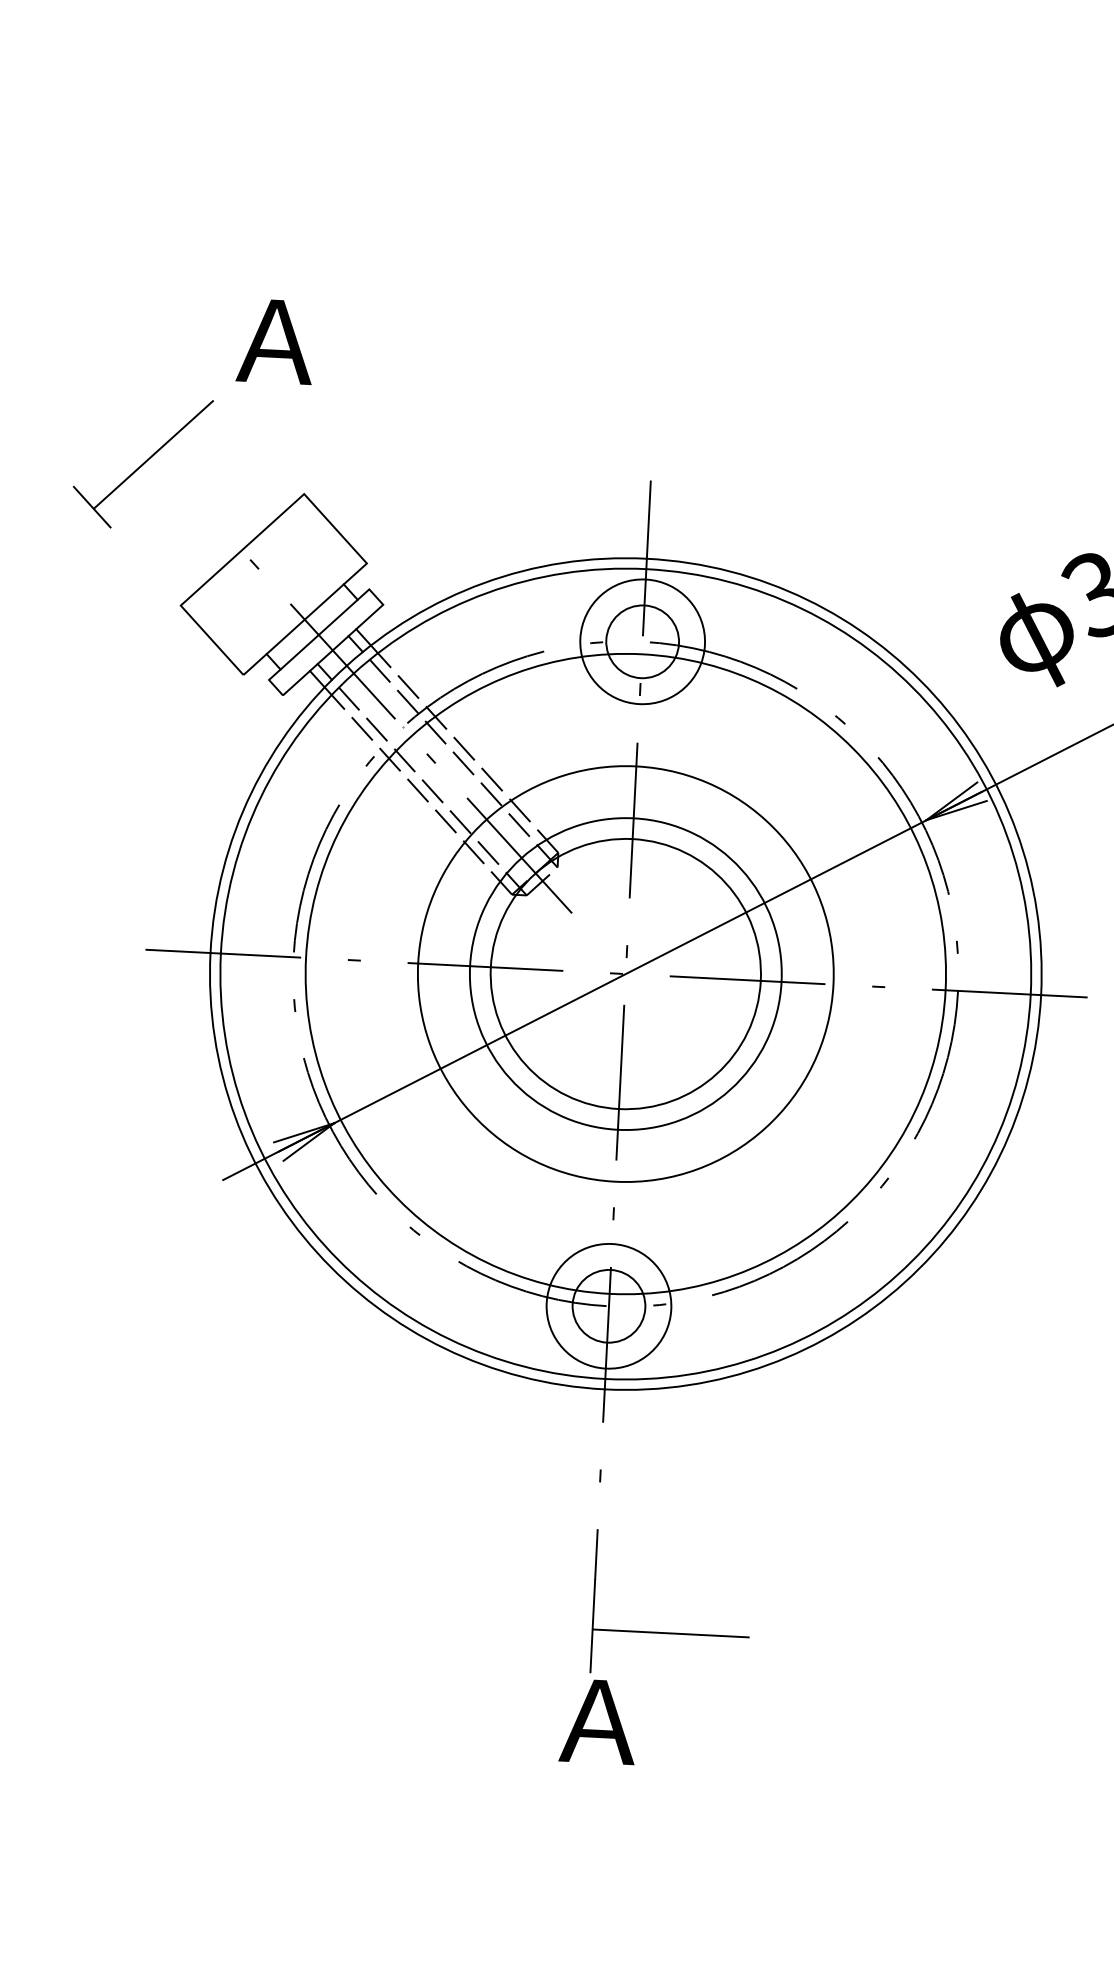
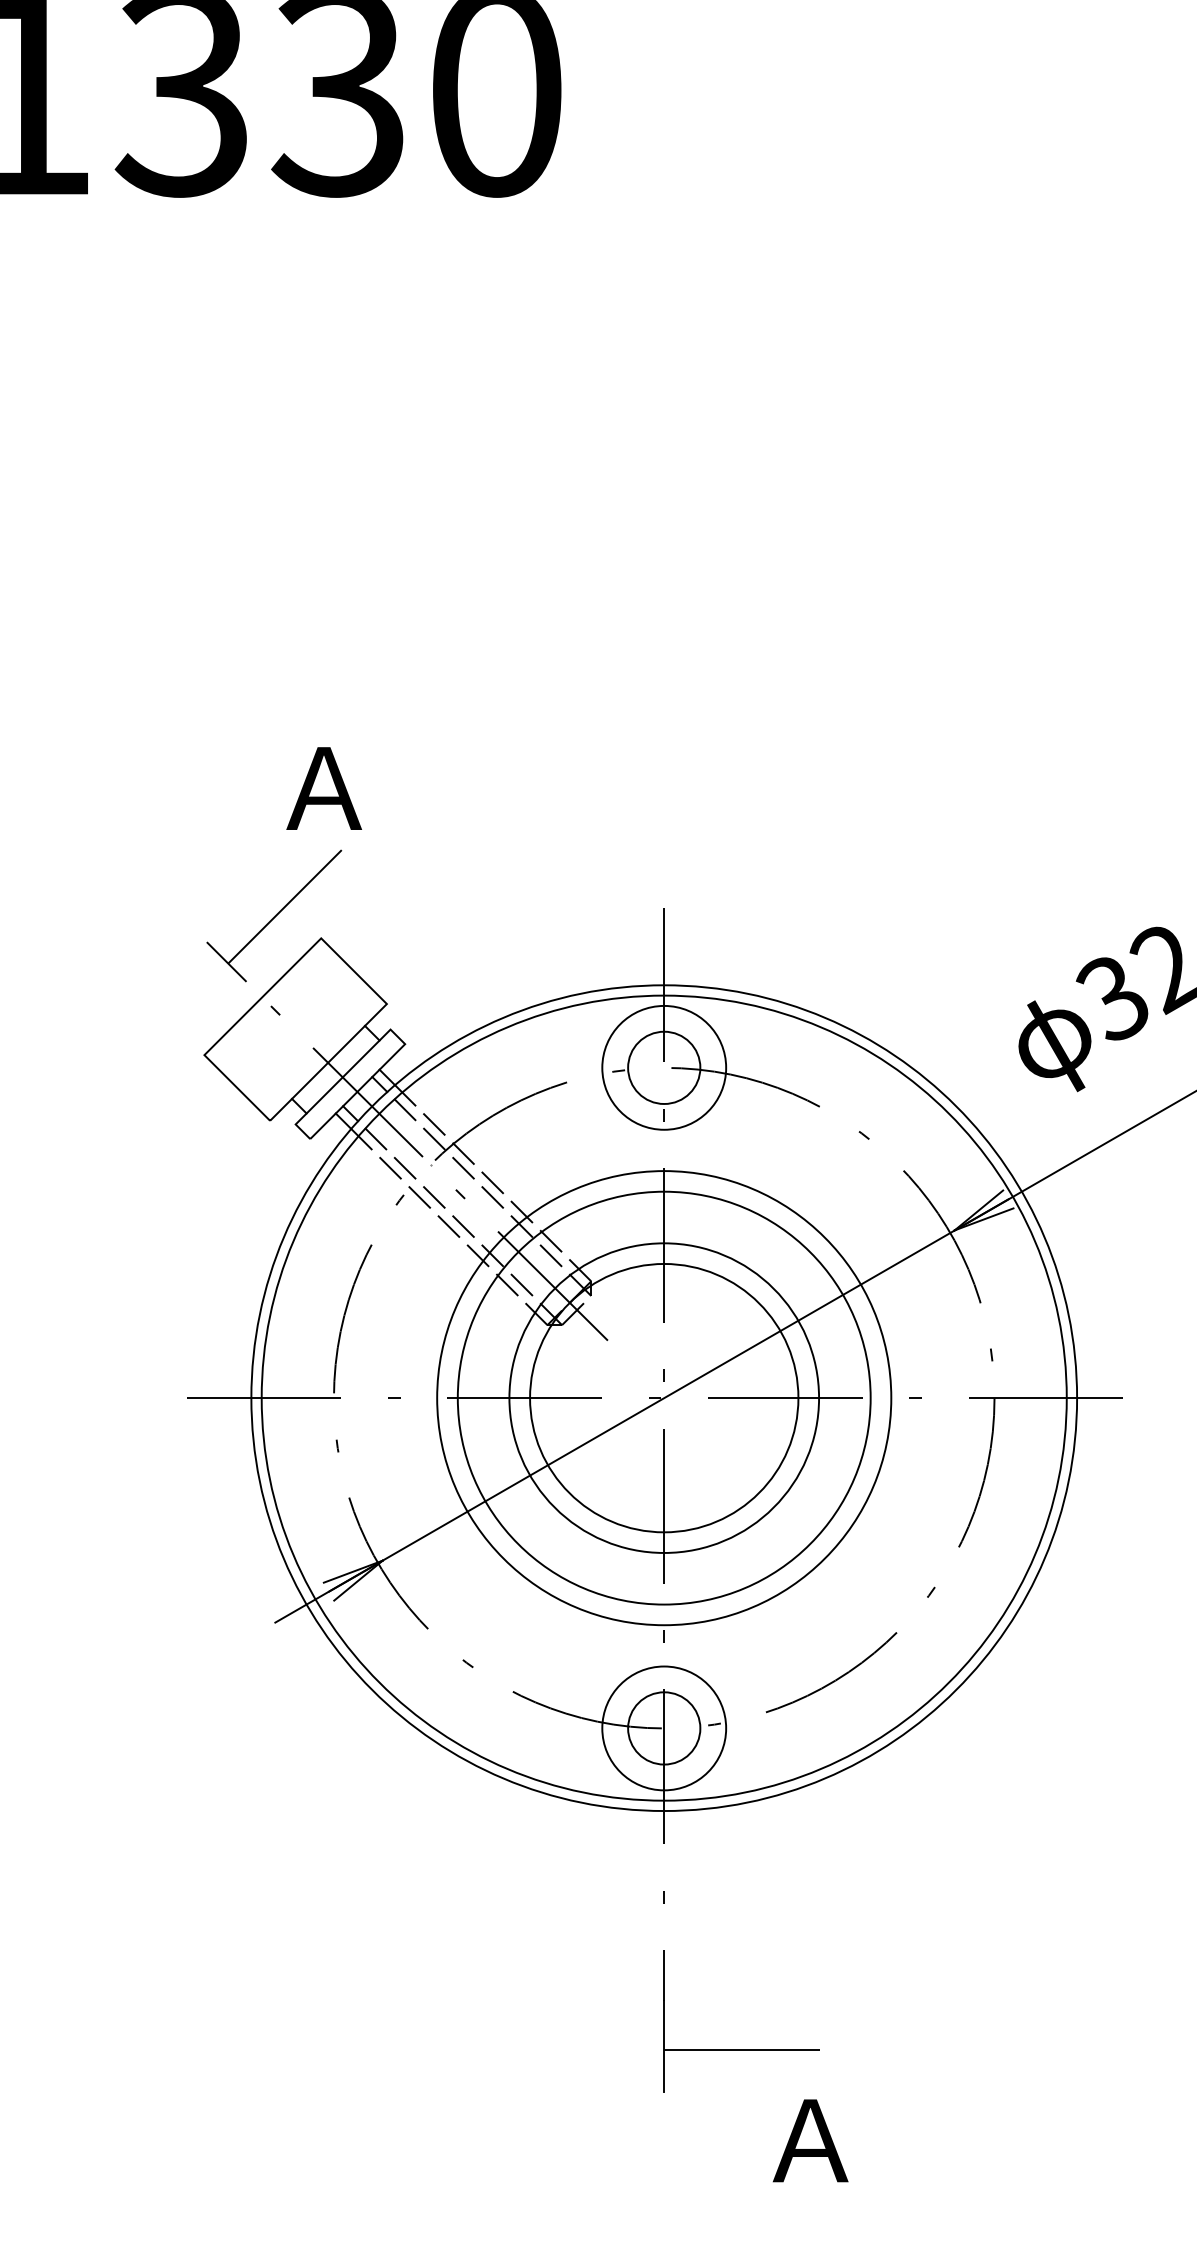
text: (274, 341) -> (323, 788), moved
part: (142, 462) -> (274, 915), moved
circle: (626, 974) -> (664, 1398), size x0.71
text: (598, 1721) -> (810, 2140), moved

